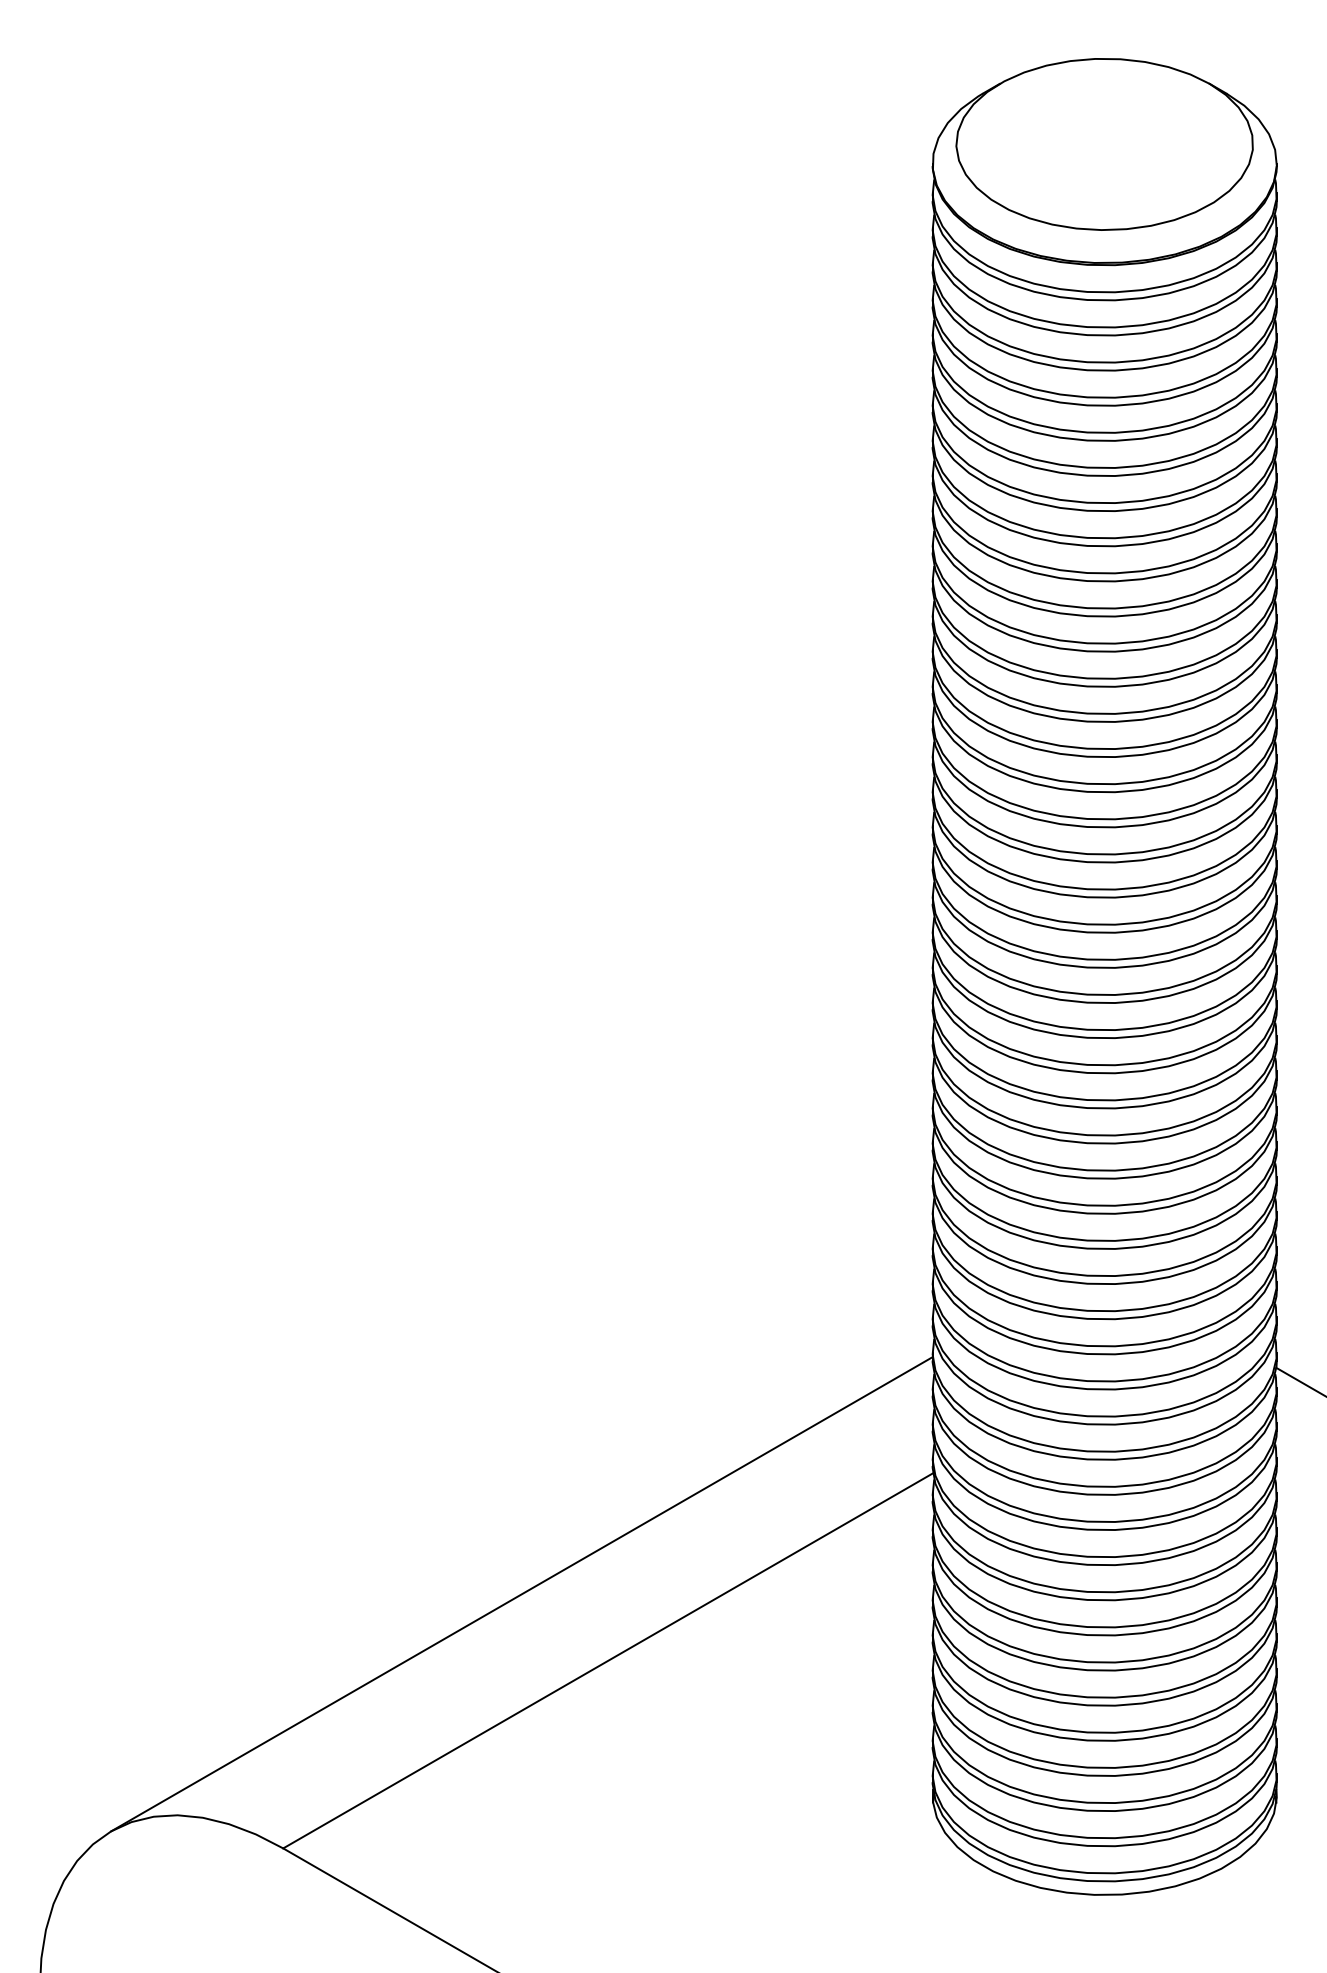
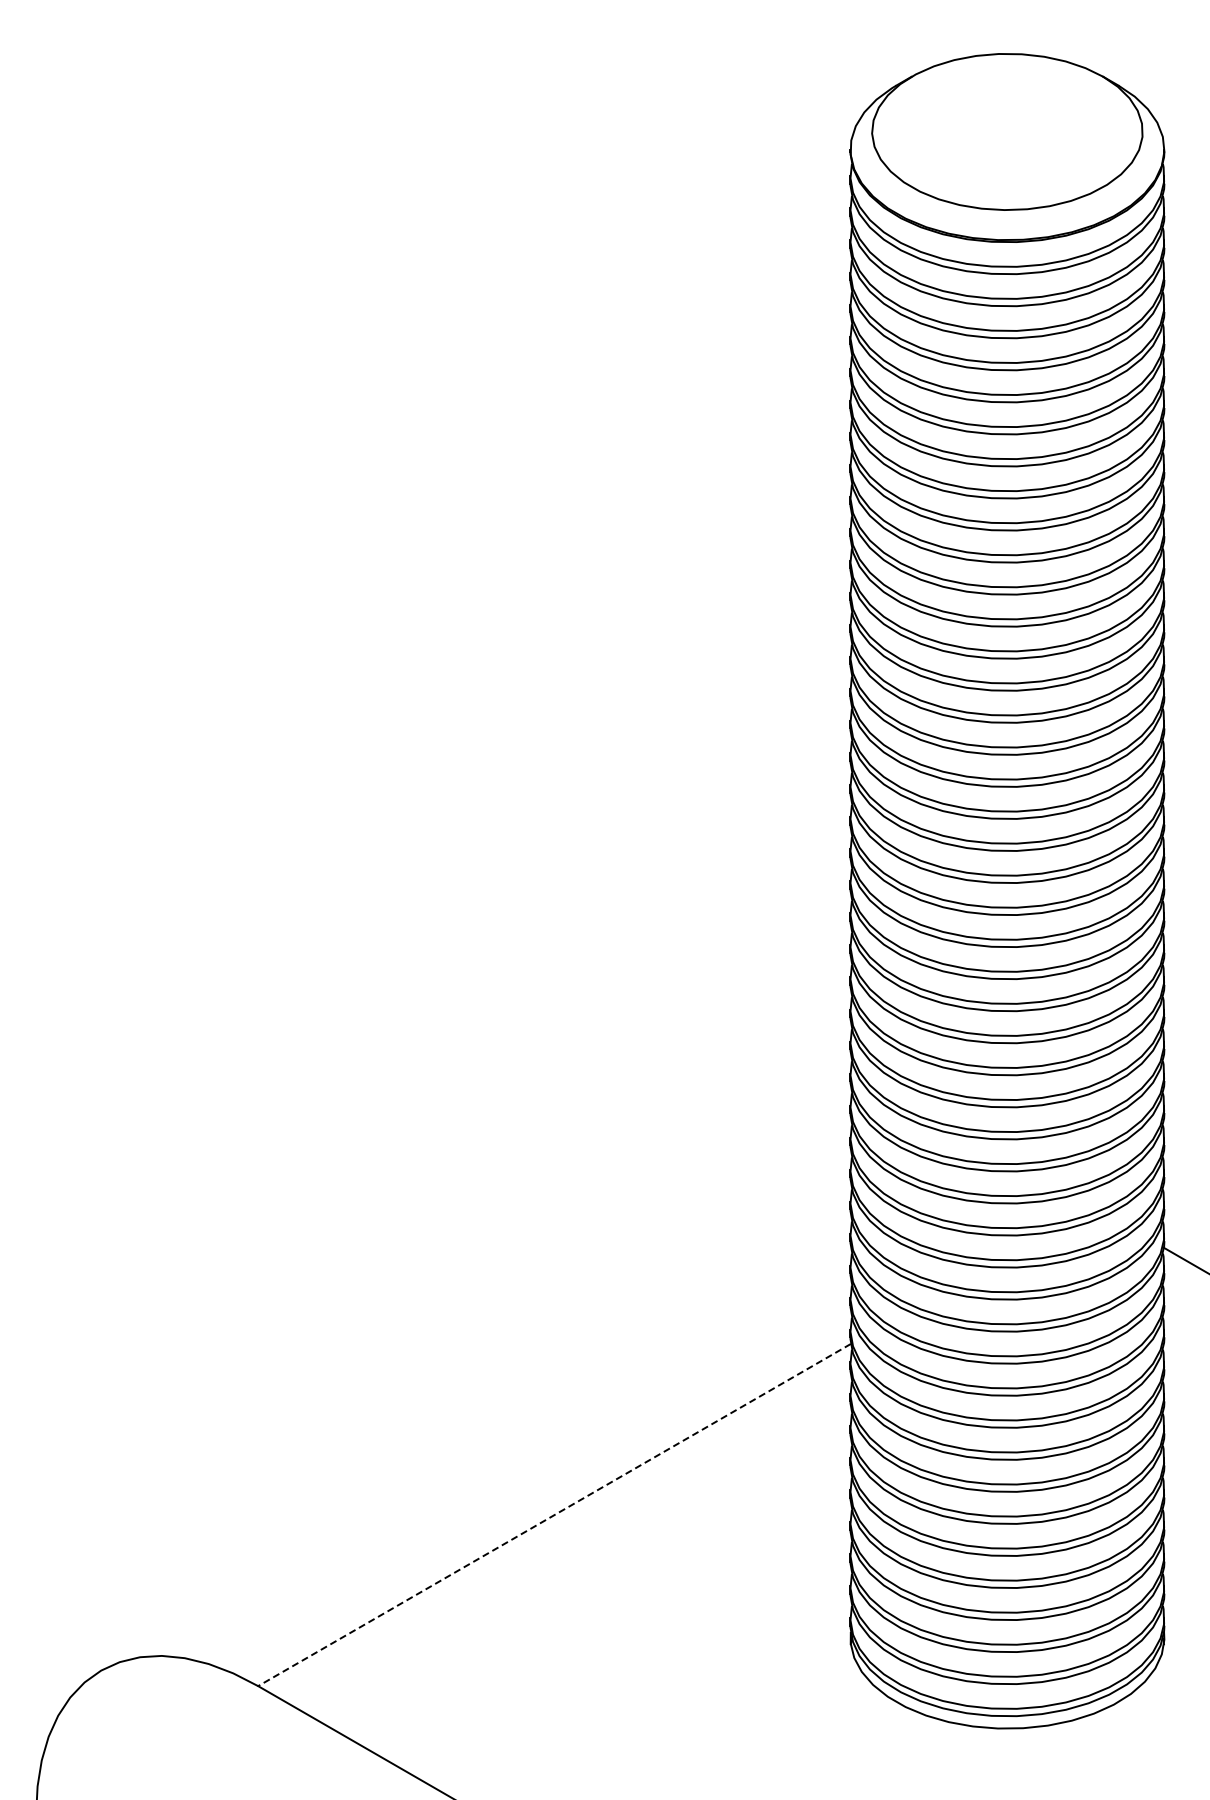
line: (521, 1594) -> (475, 1454), removed
line: (608, 1661) -> (554, 1515), solid -> dashed

